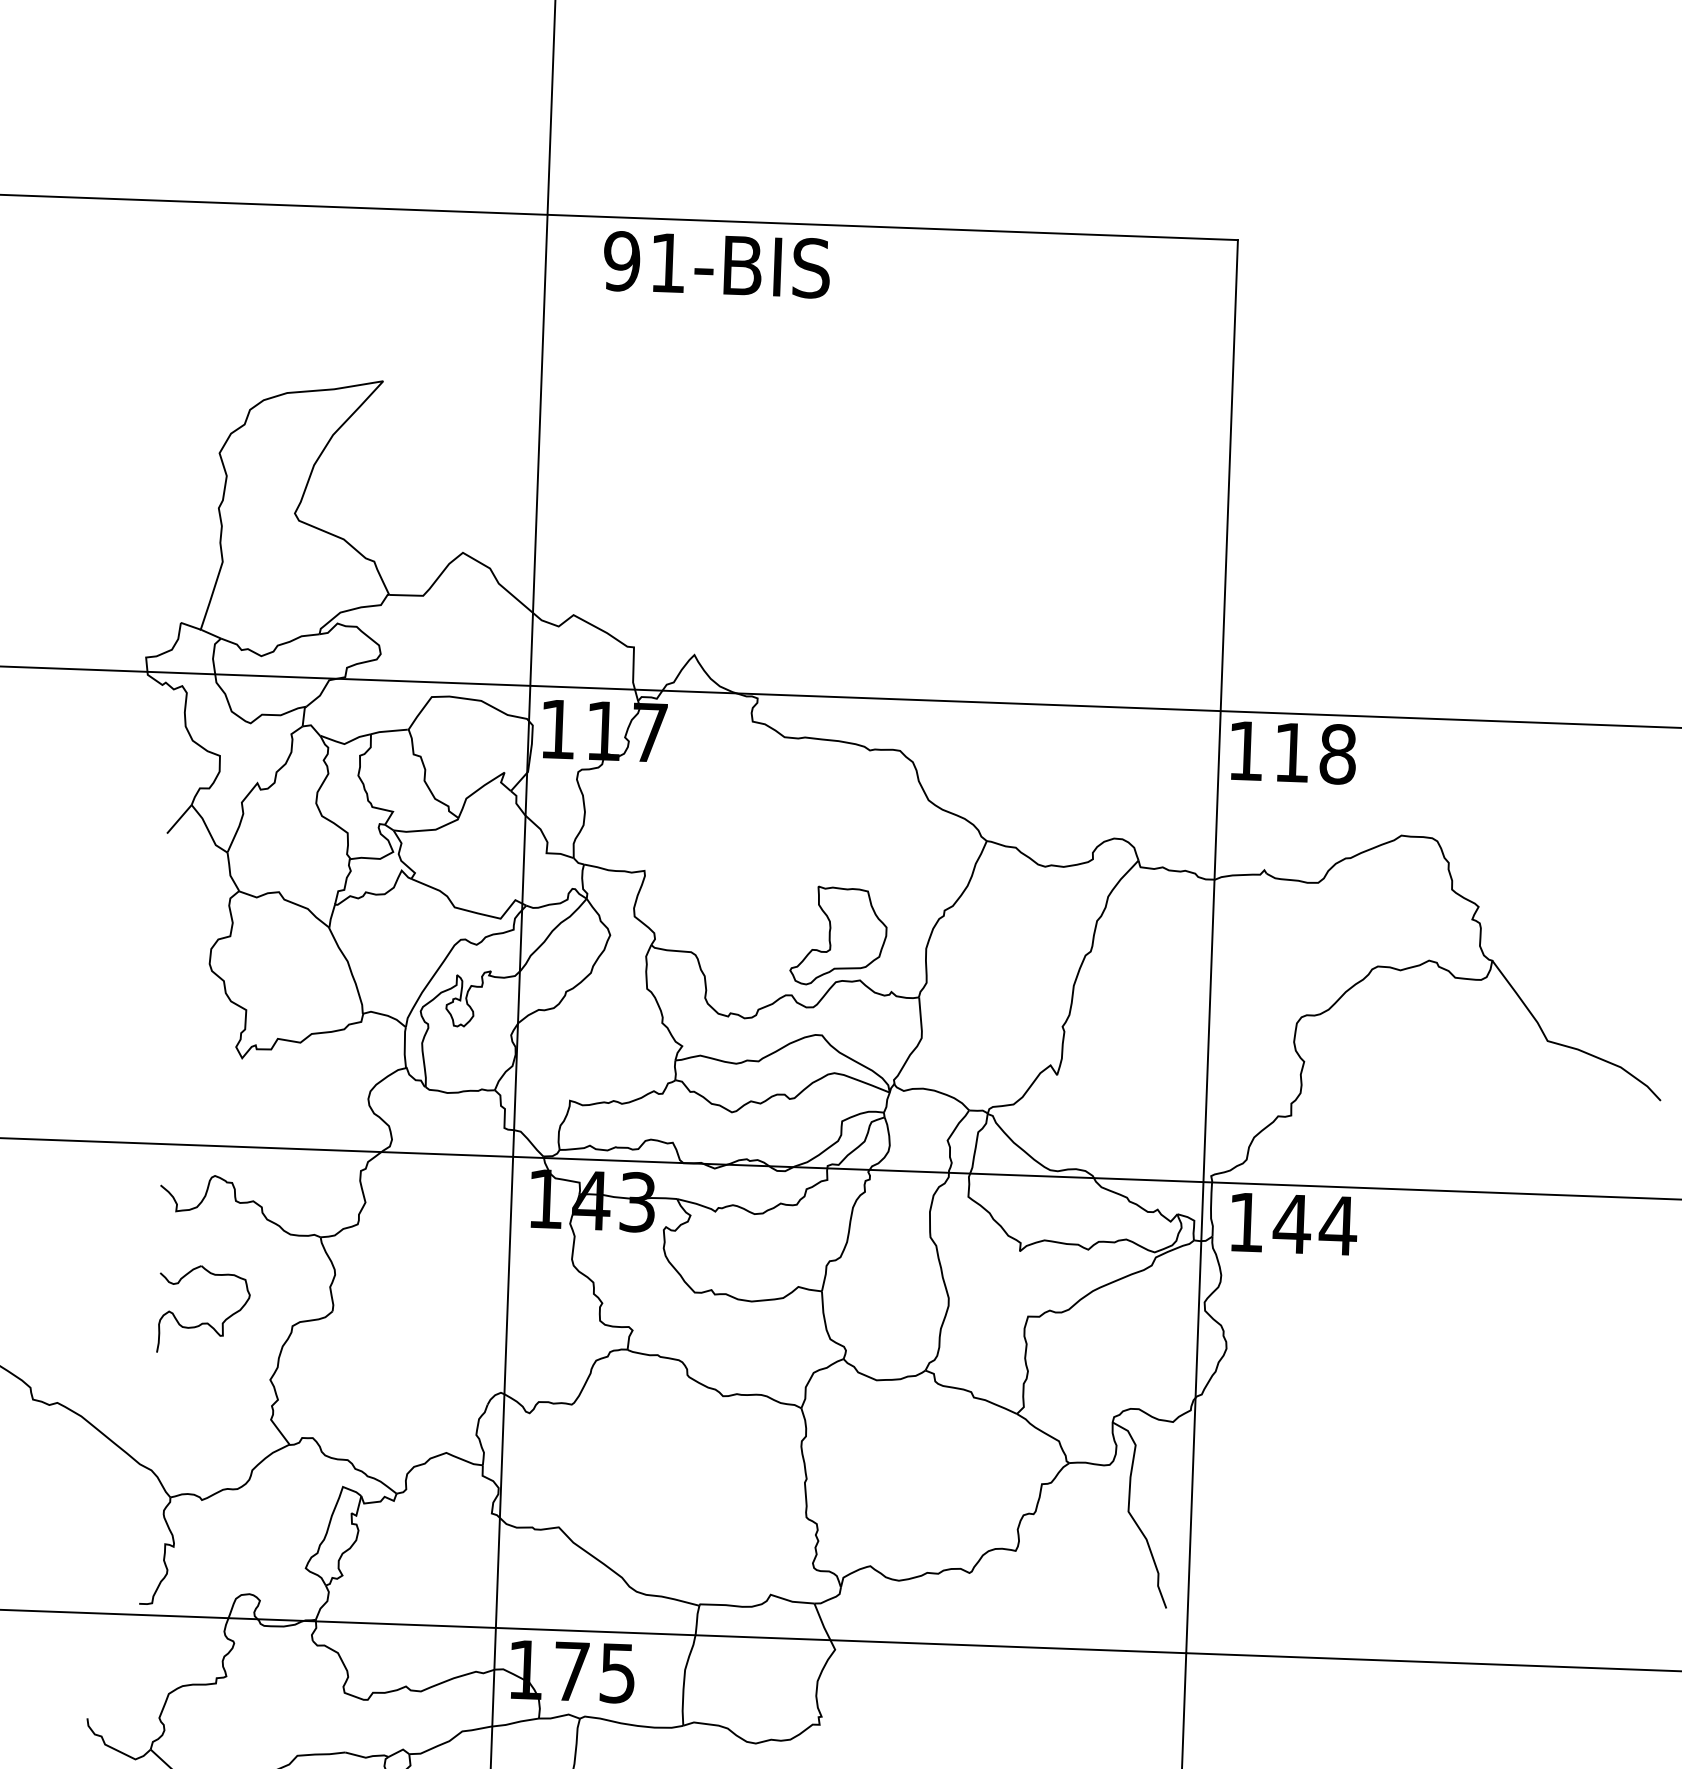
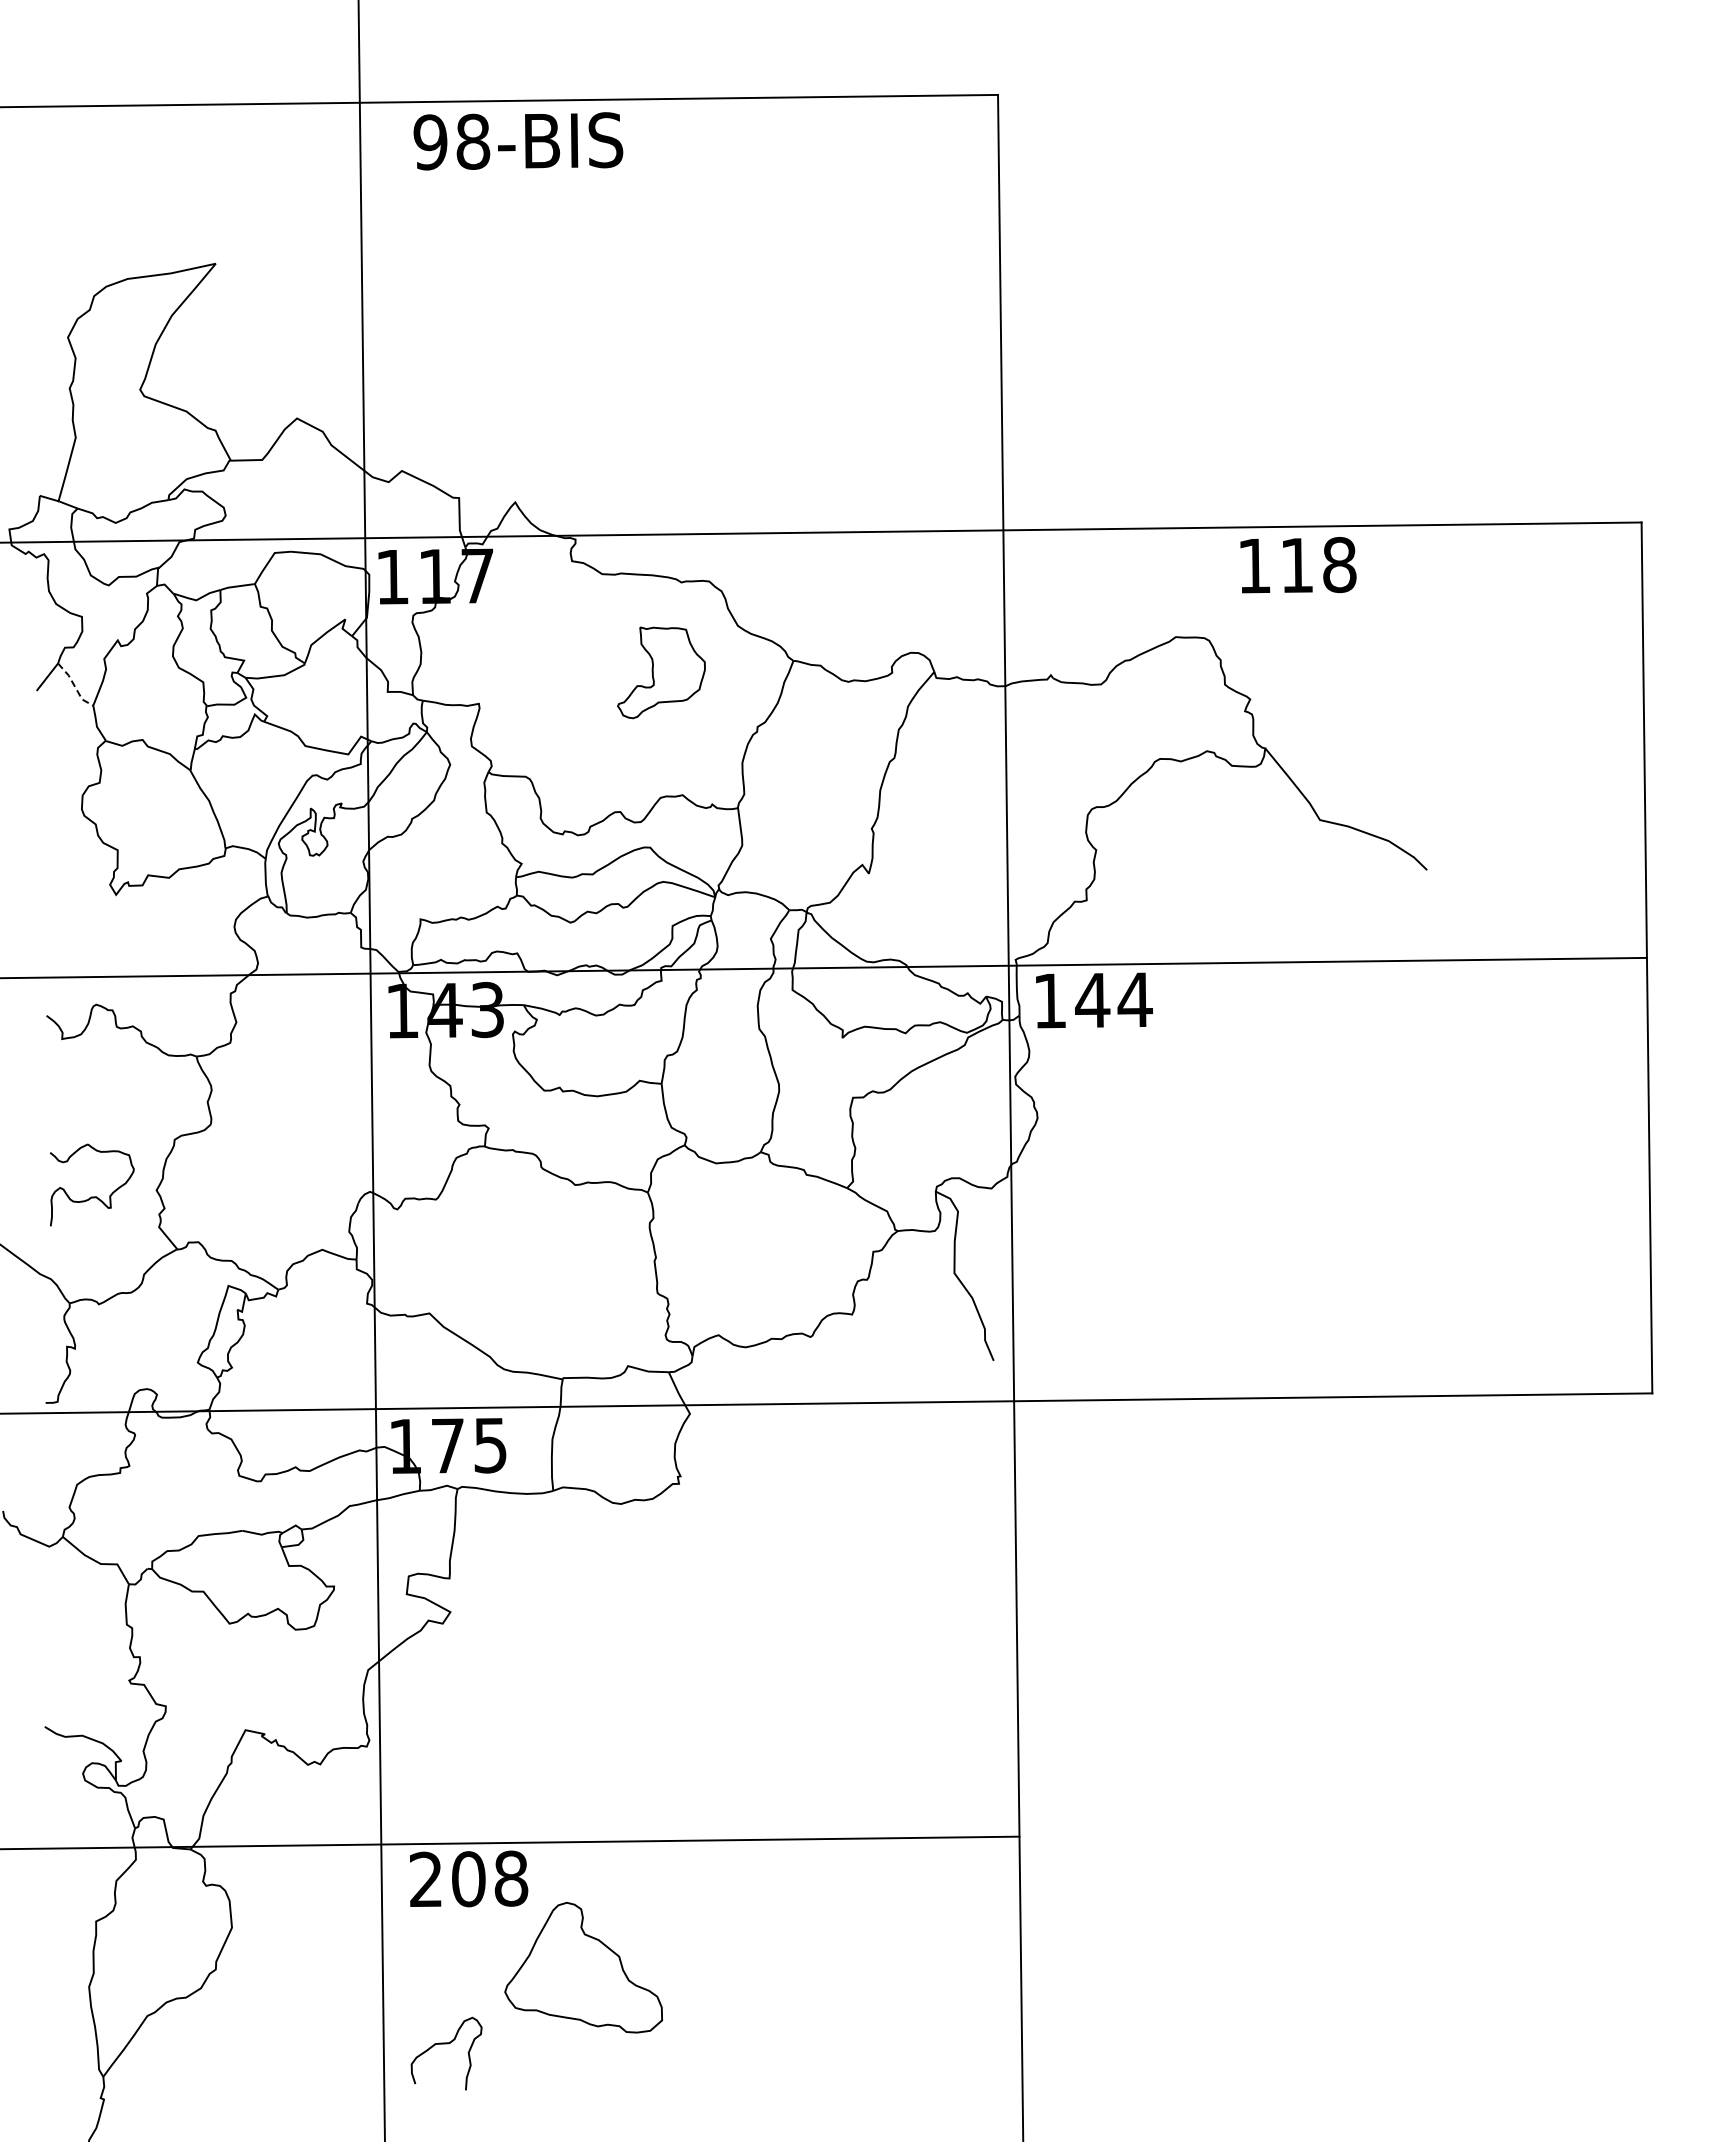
text: (668, 262) -> (473, 141), 91-BIS -> 98-BIS
text: (1293, 752) -> (1298, 565), moved
line: (208, 830) -> (74, 686), solid -> dashed
part: (839, 936) -> (661, 672), moved
part: (202, 1322) -> (91, 1196), moved

